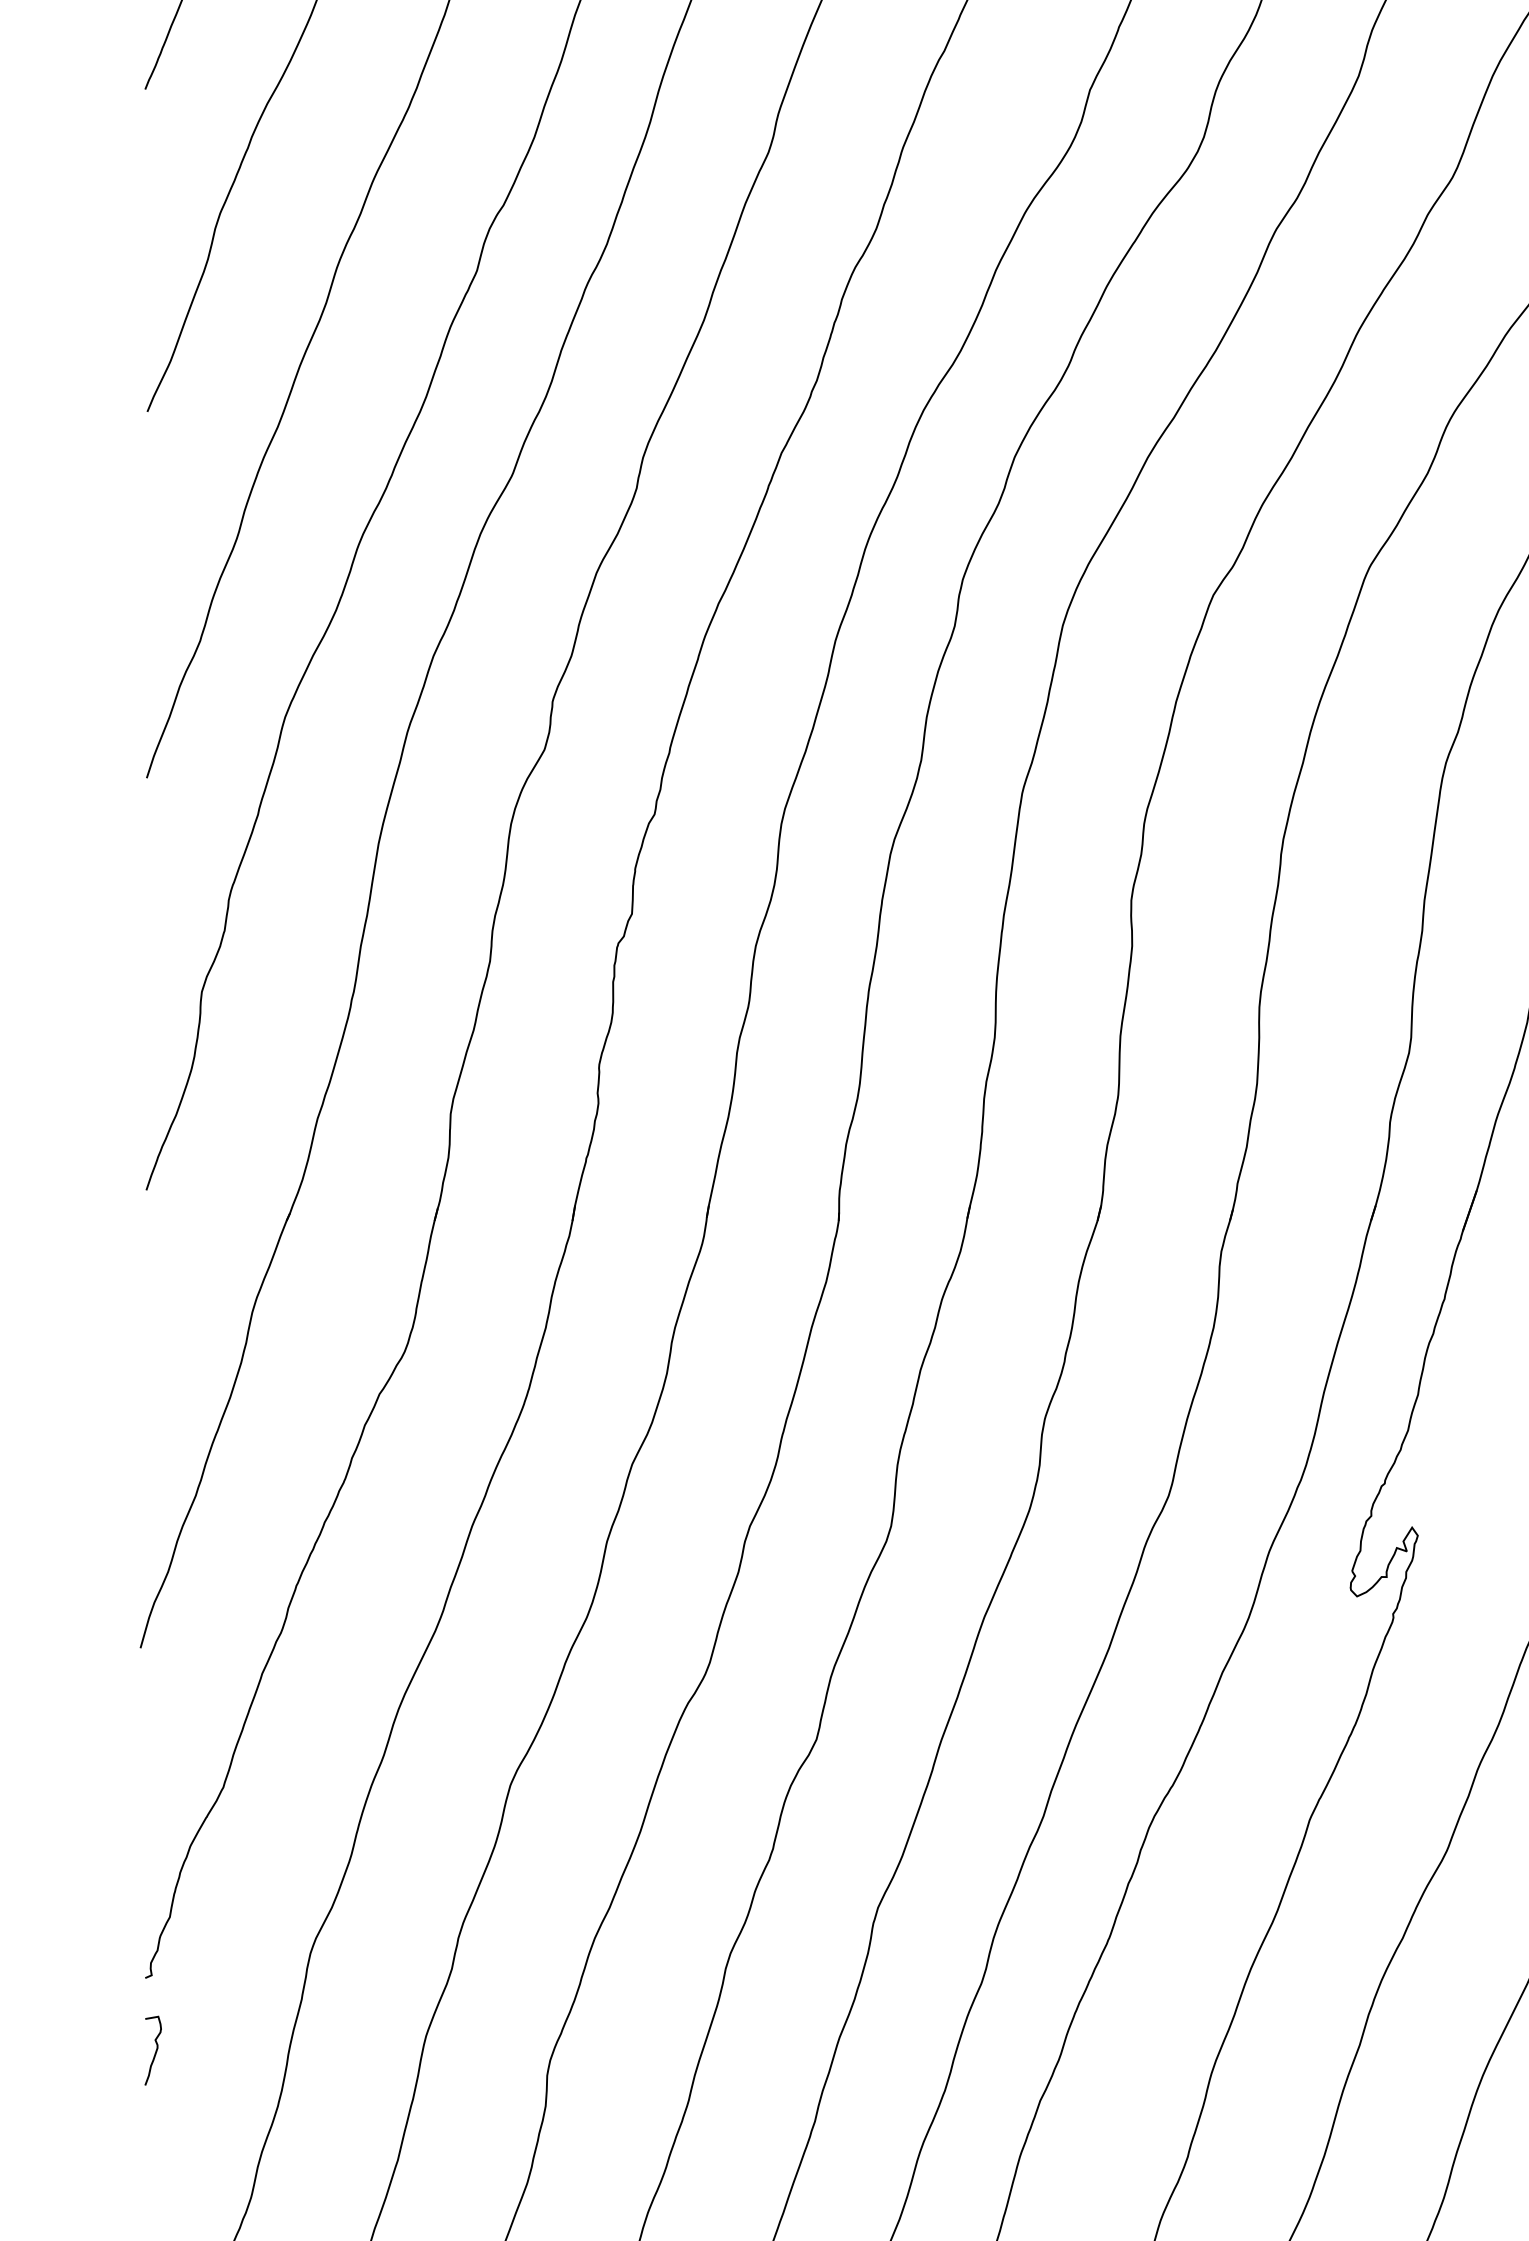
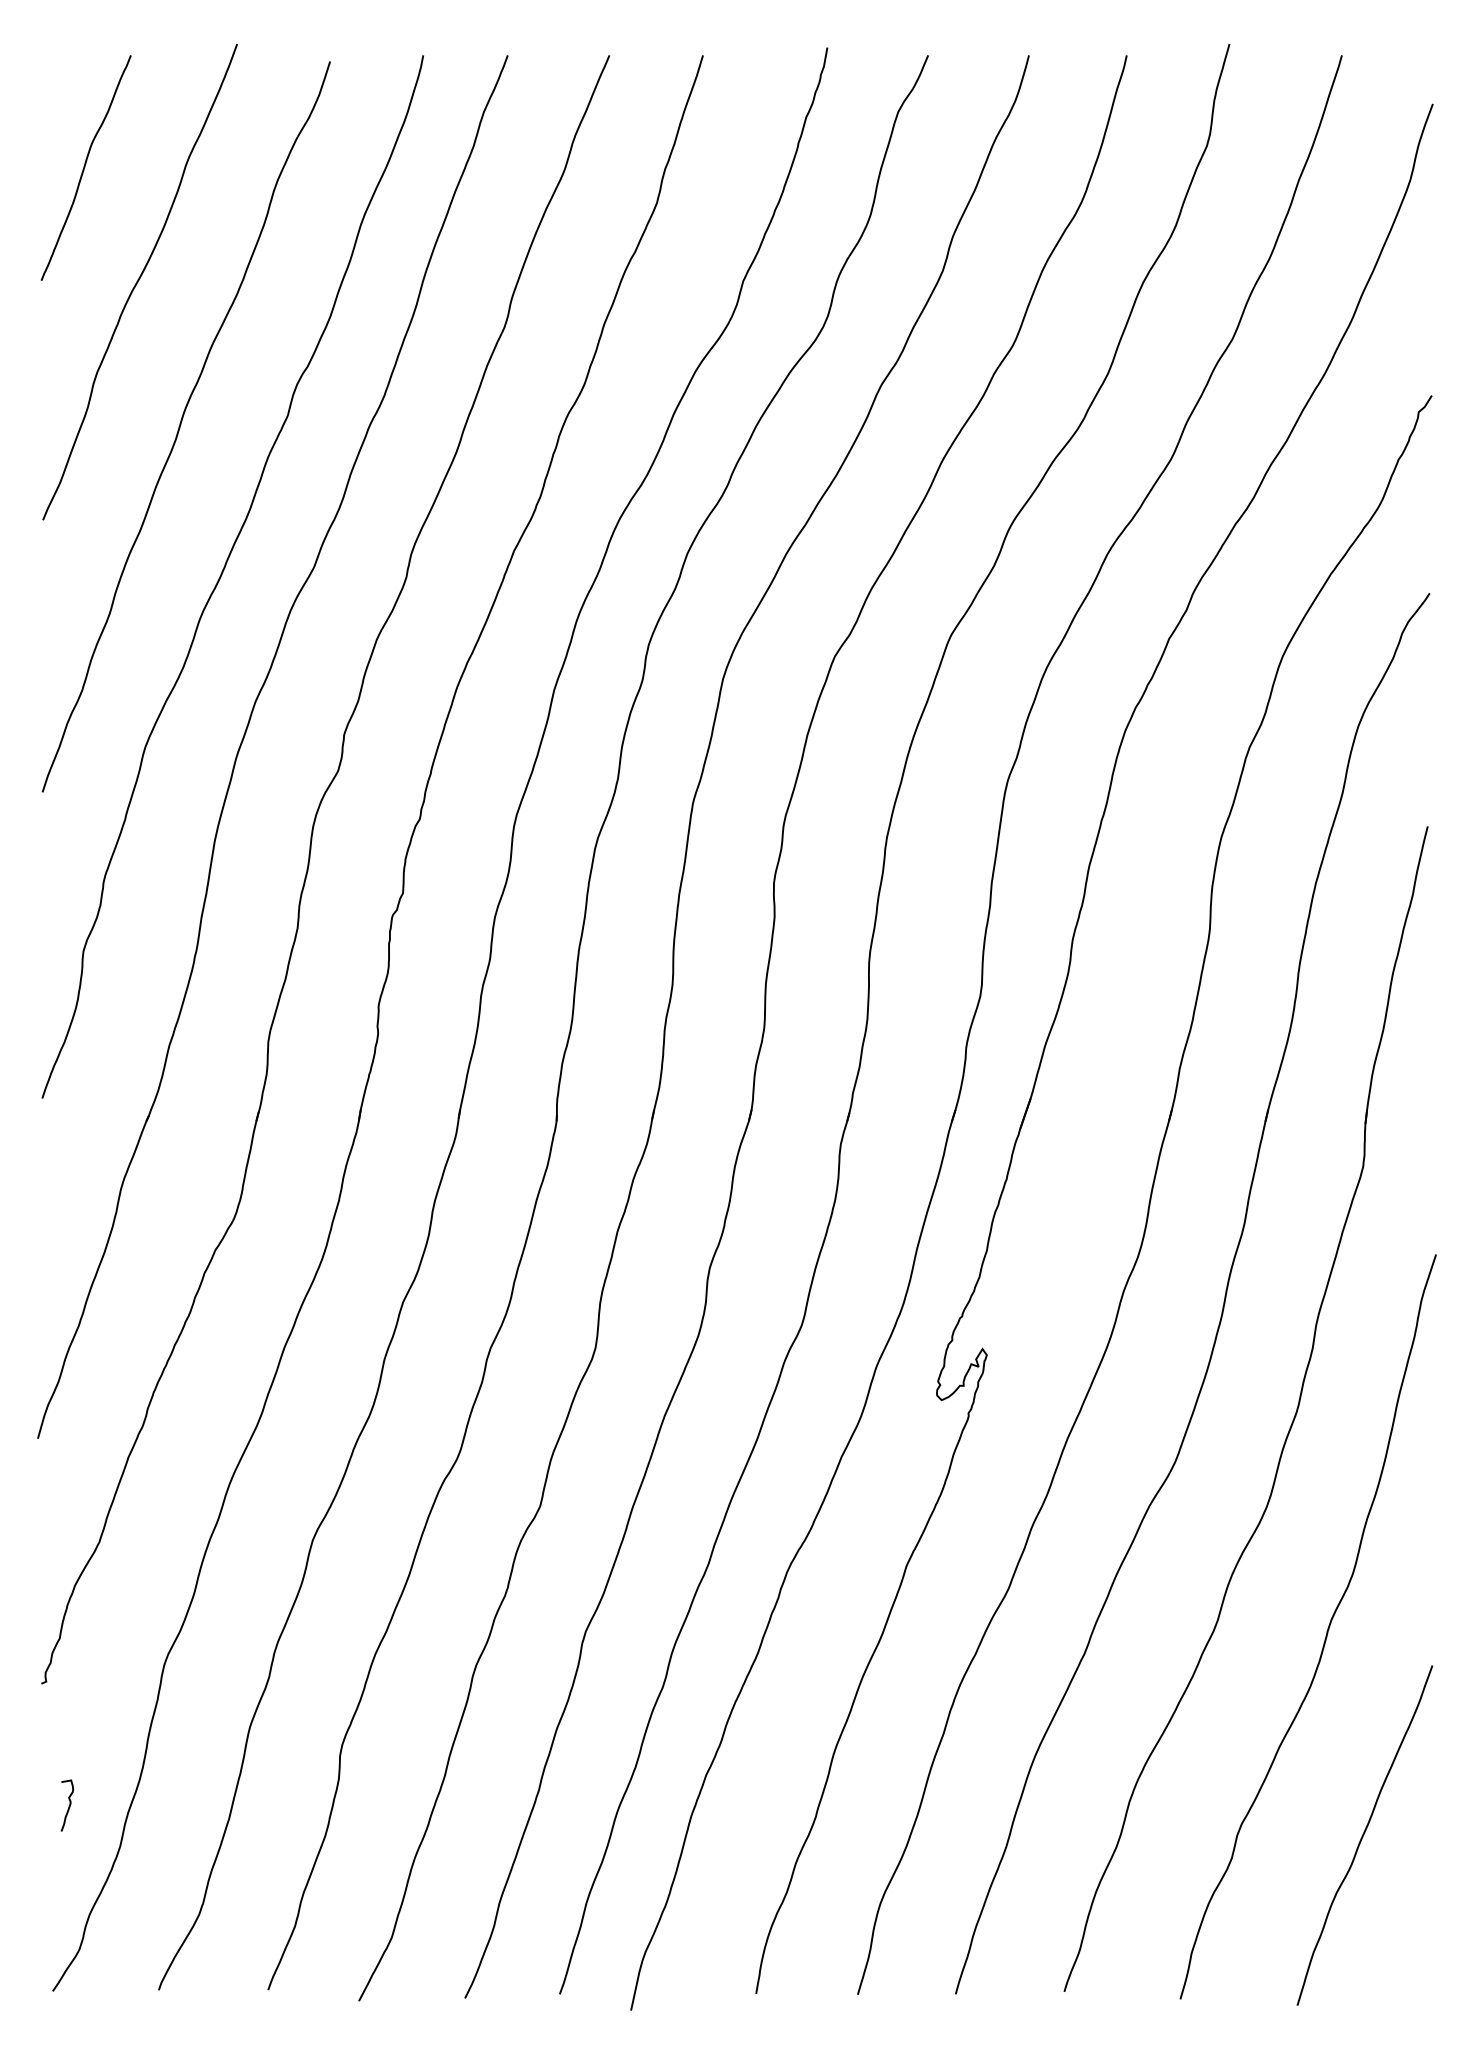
curve: (154, 2051) -> (68, 1806), moved

